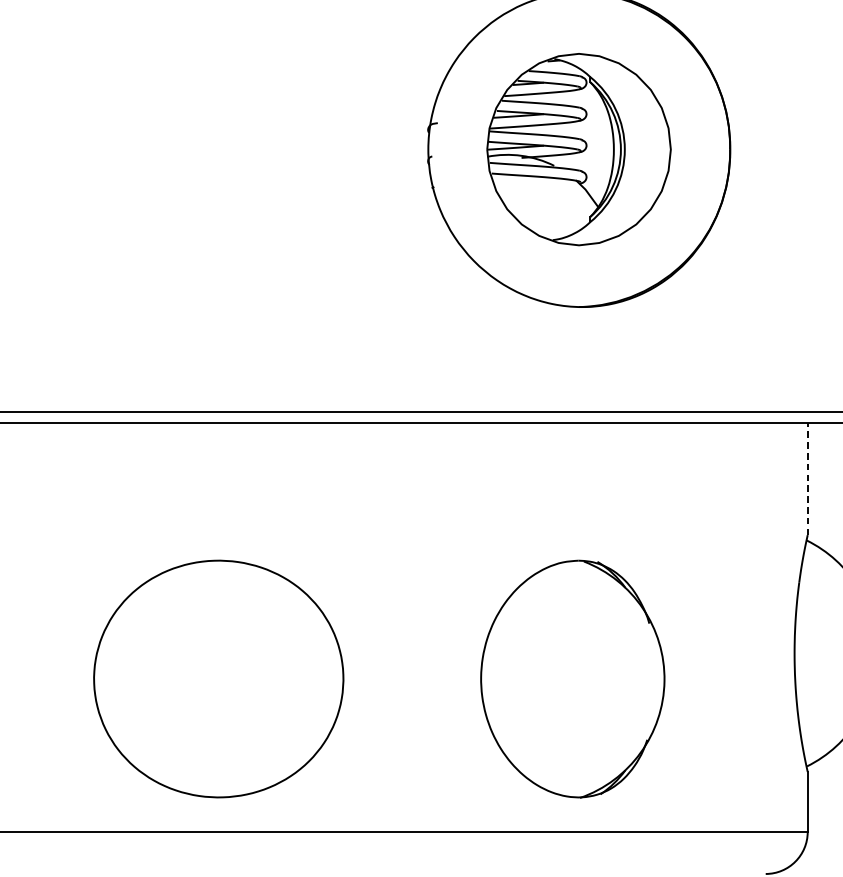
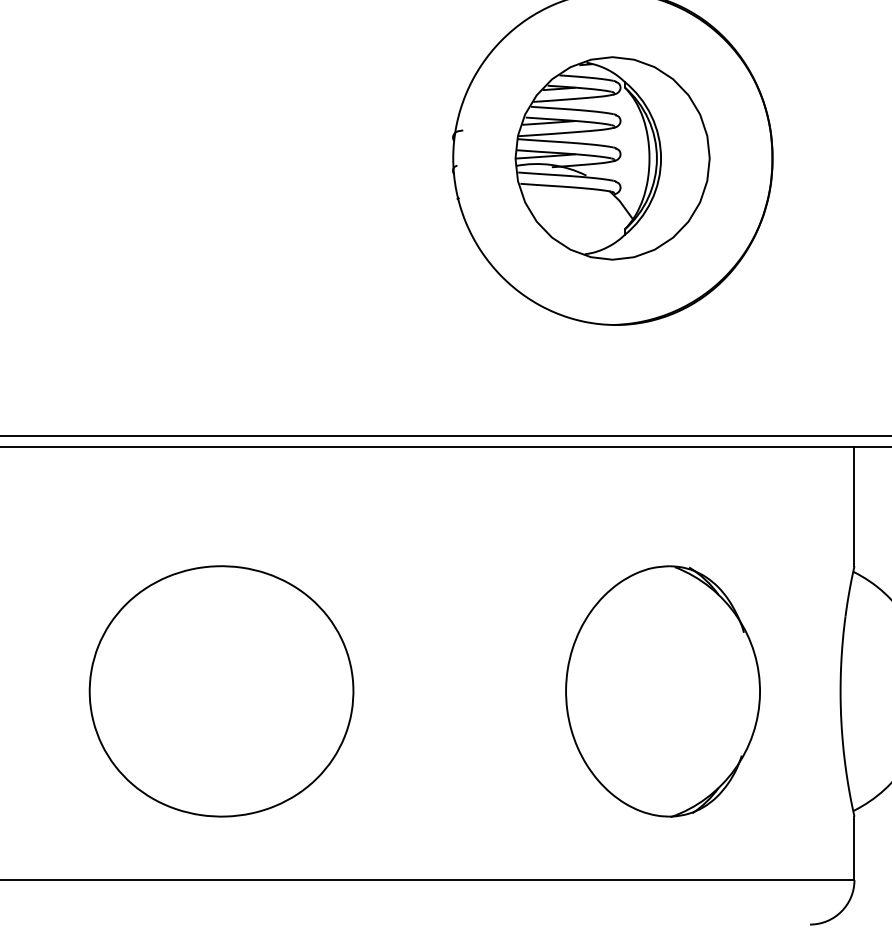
line: (807, 478) -> (854, 506), dashed -> solid
part: (218, 679) -> (221, 691), moved
part: (572, 679) -> (662, 691), moved

